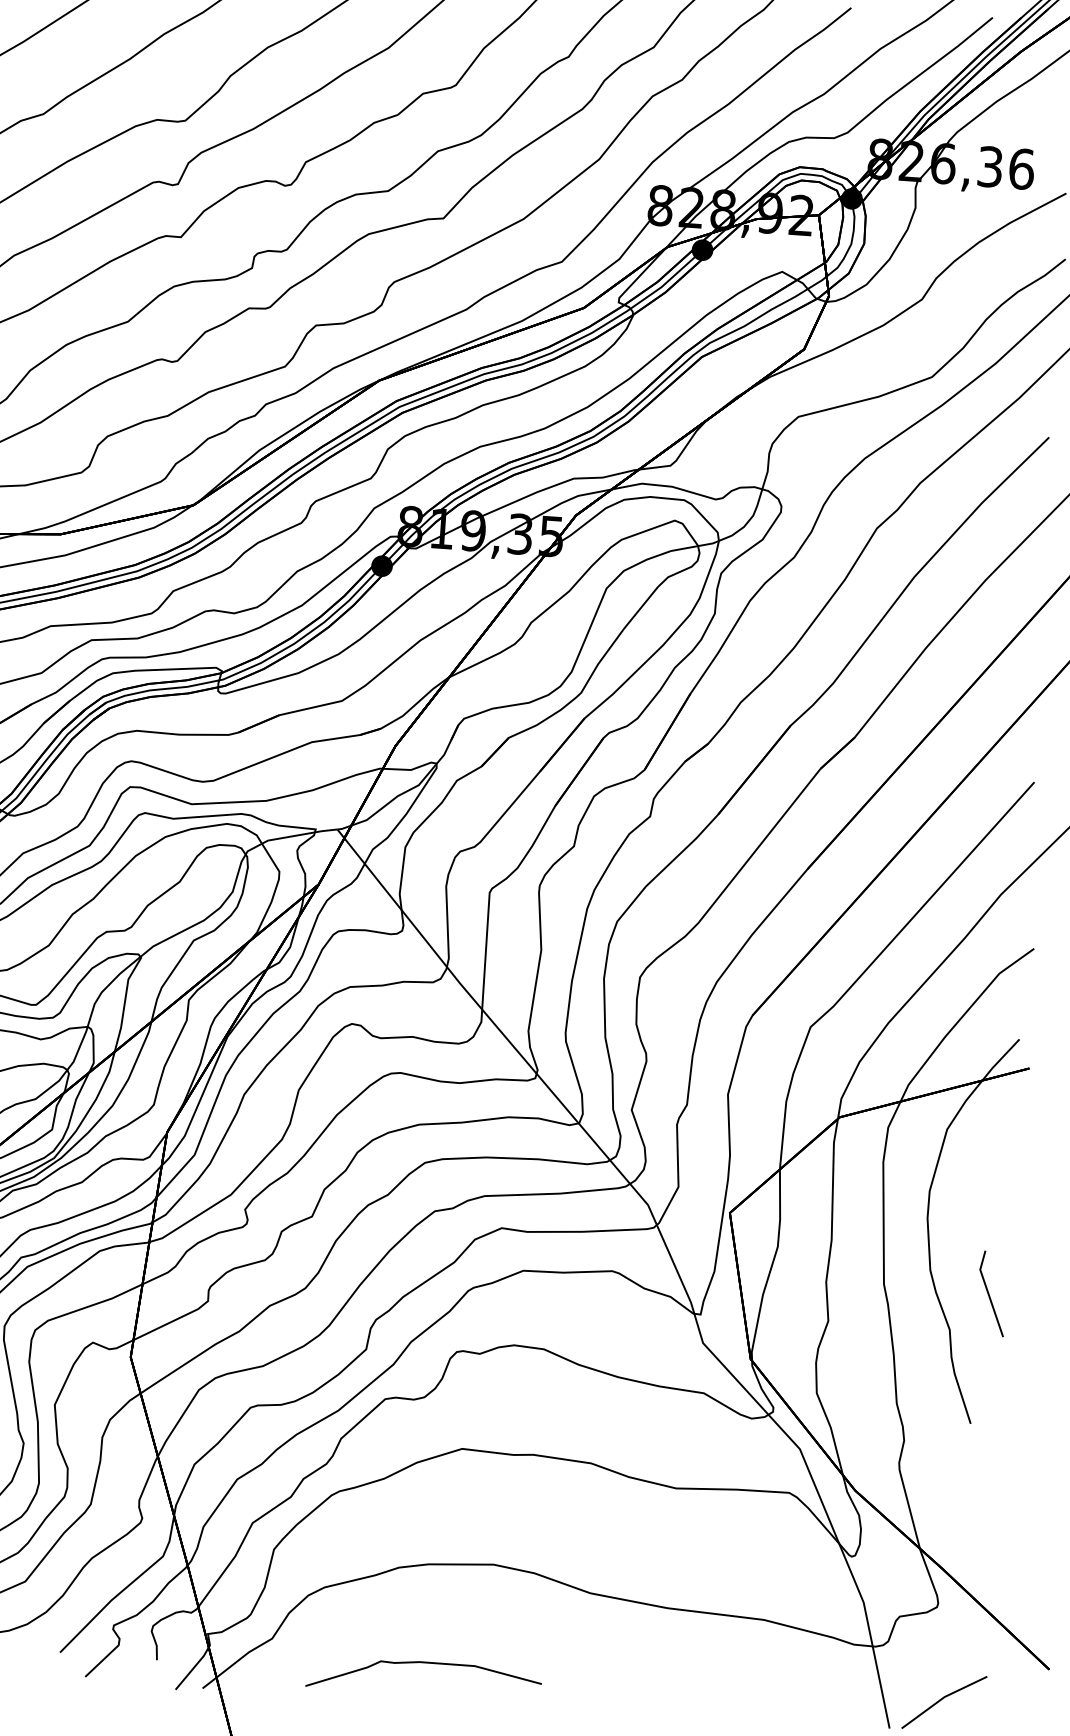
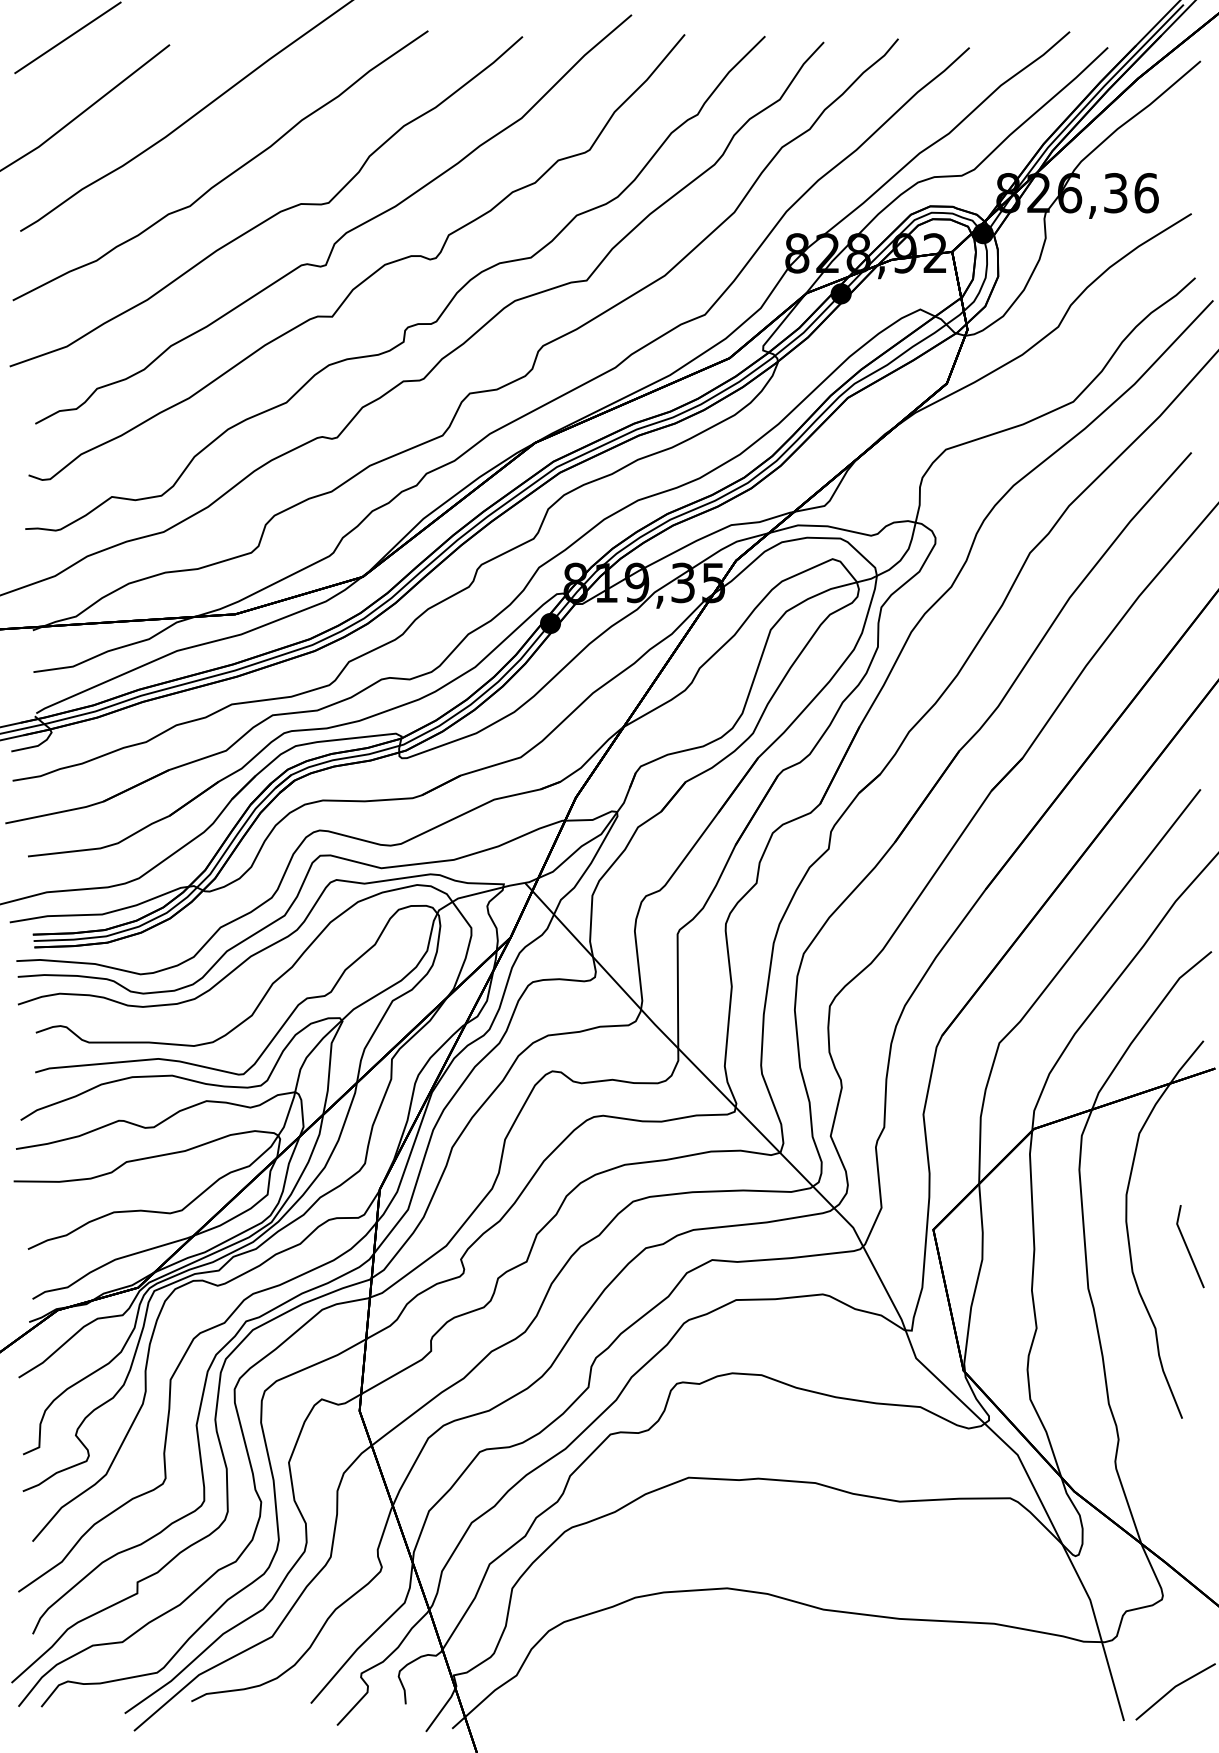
line: (990, 1295) -> (1188, 1248), moved
curve: (425, 1663) -> (667, 1689), removed

